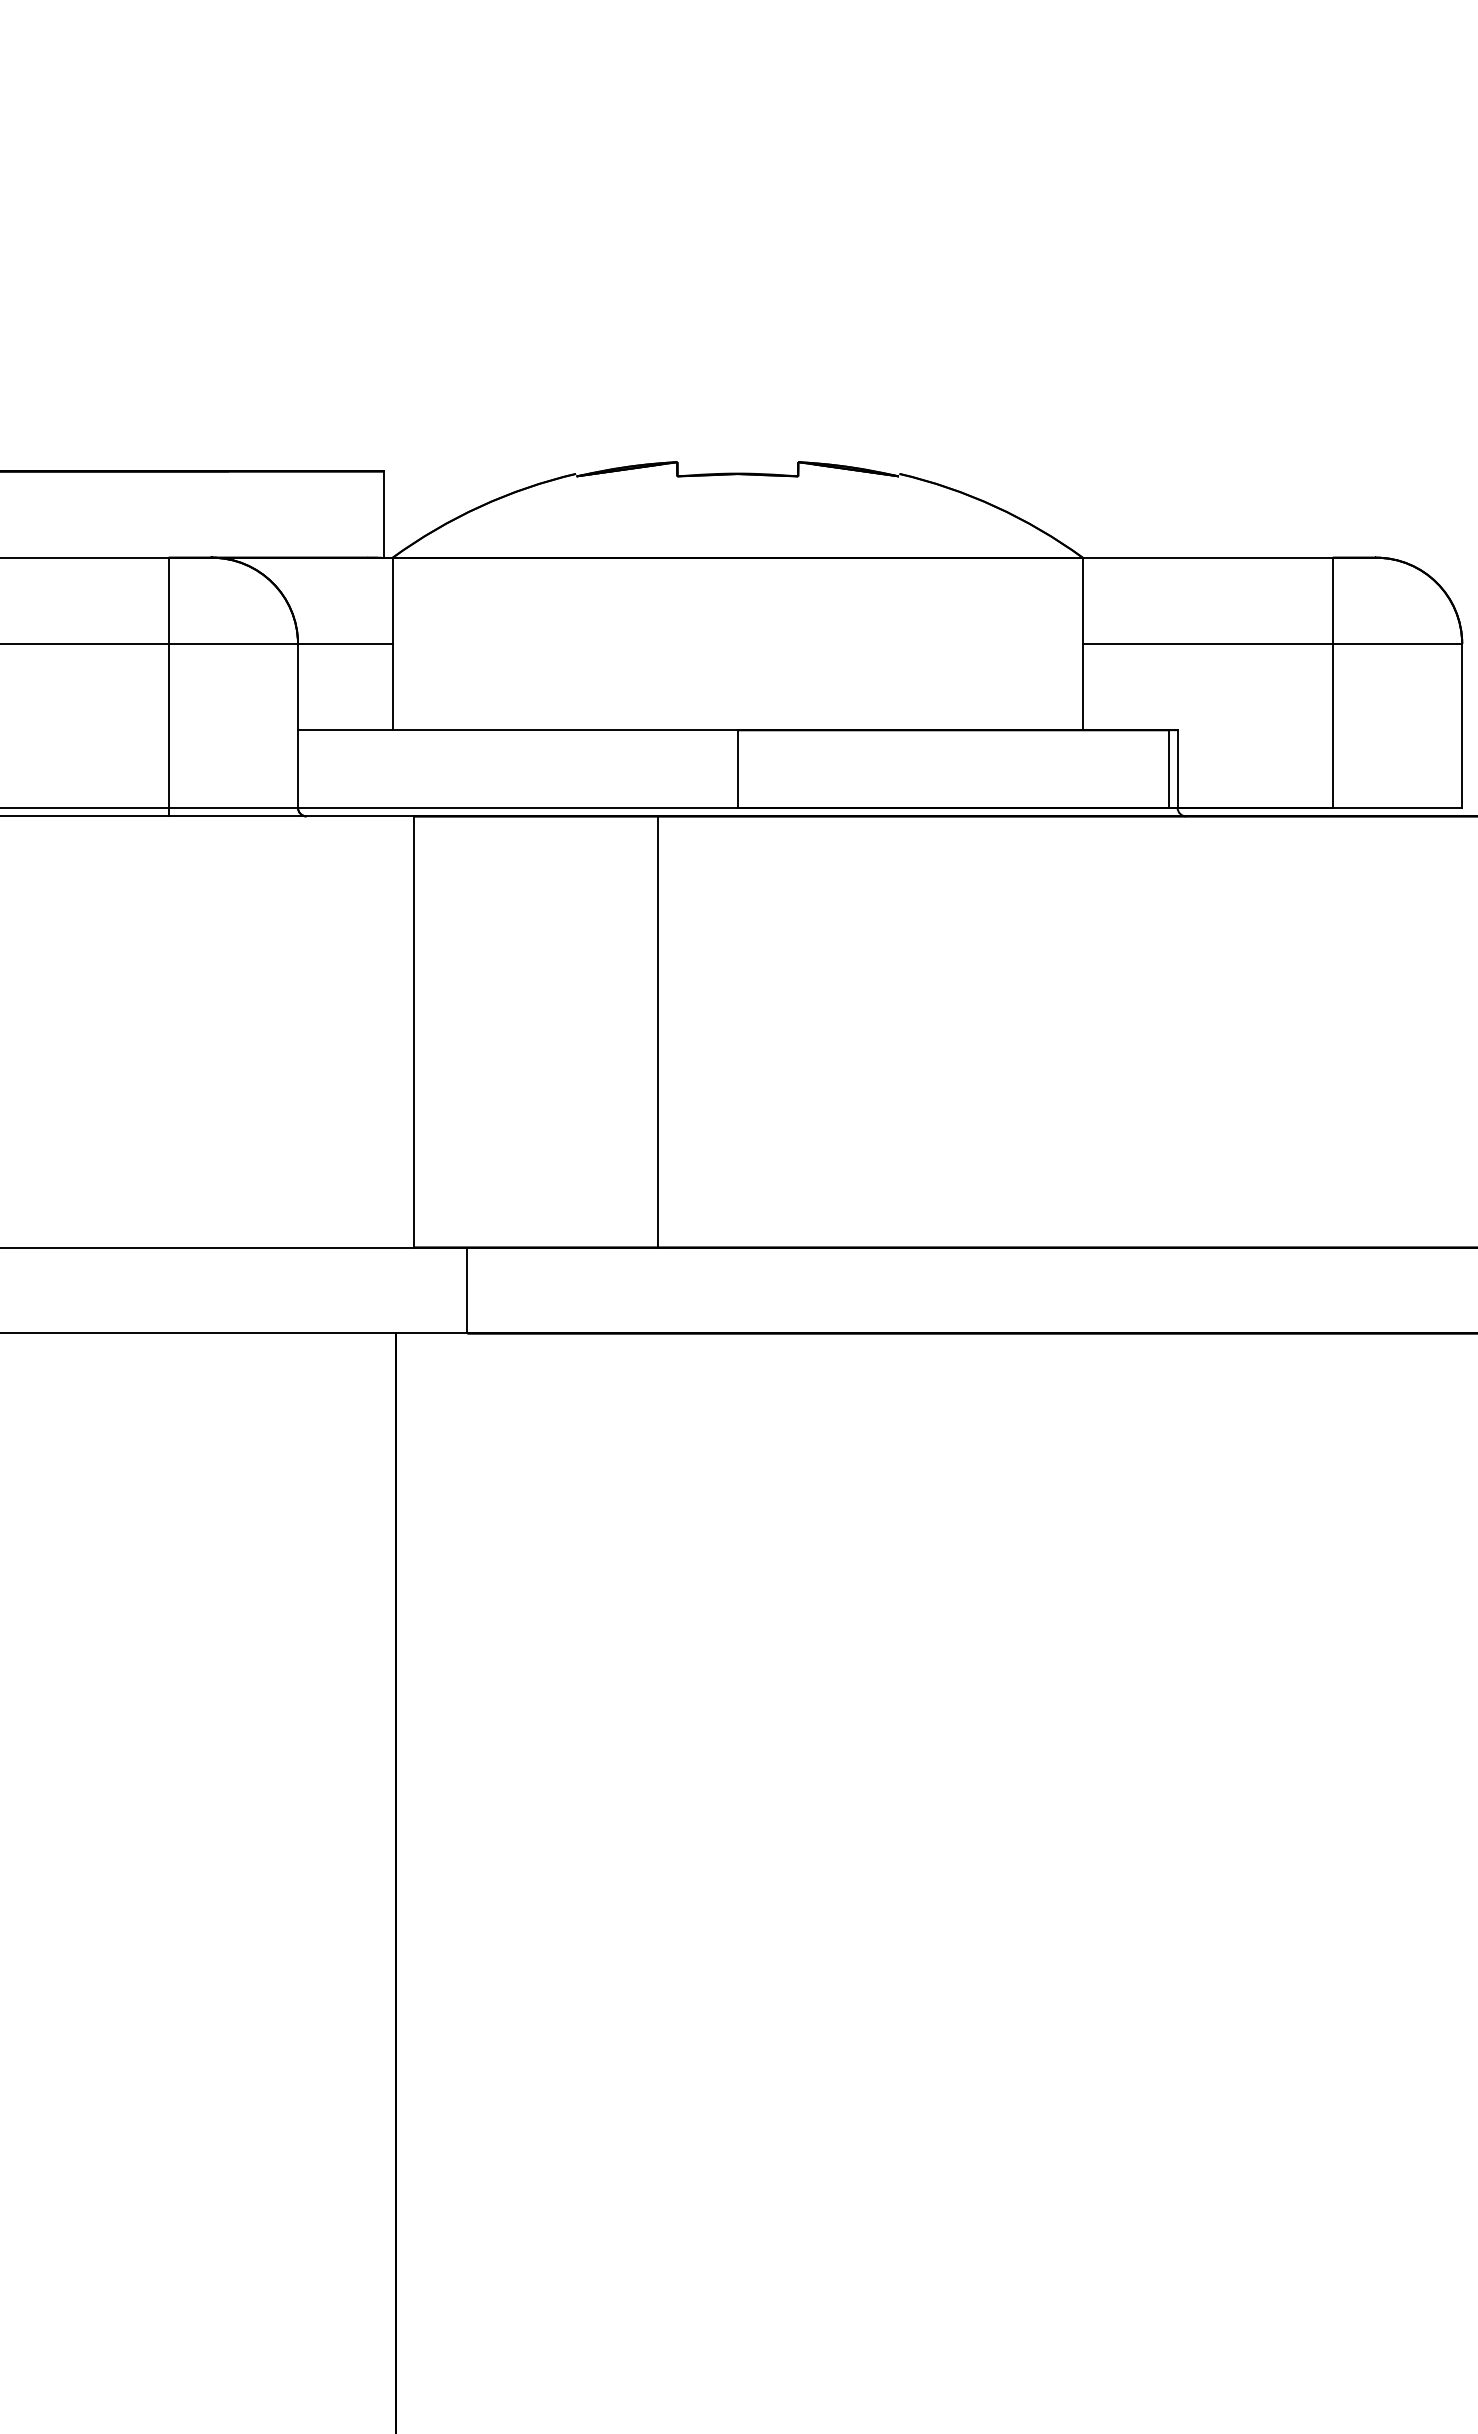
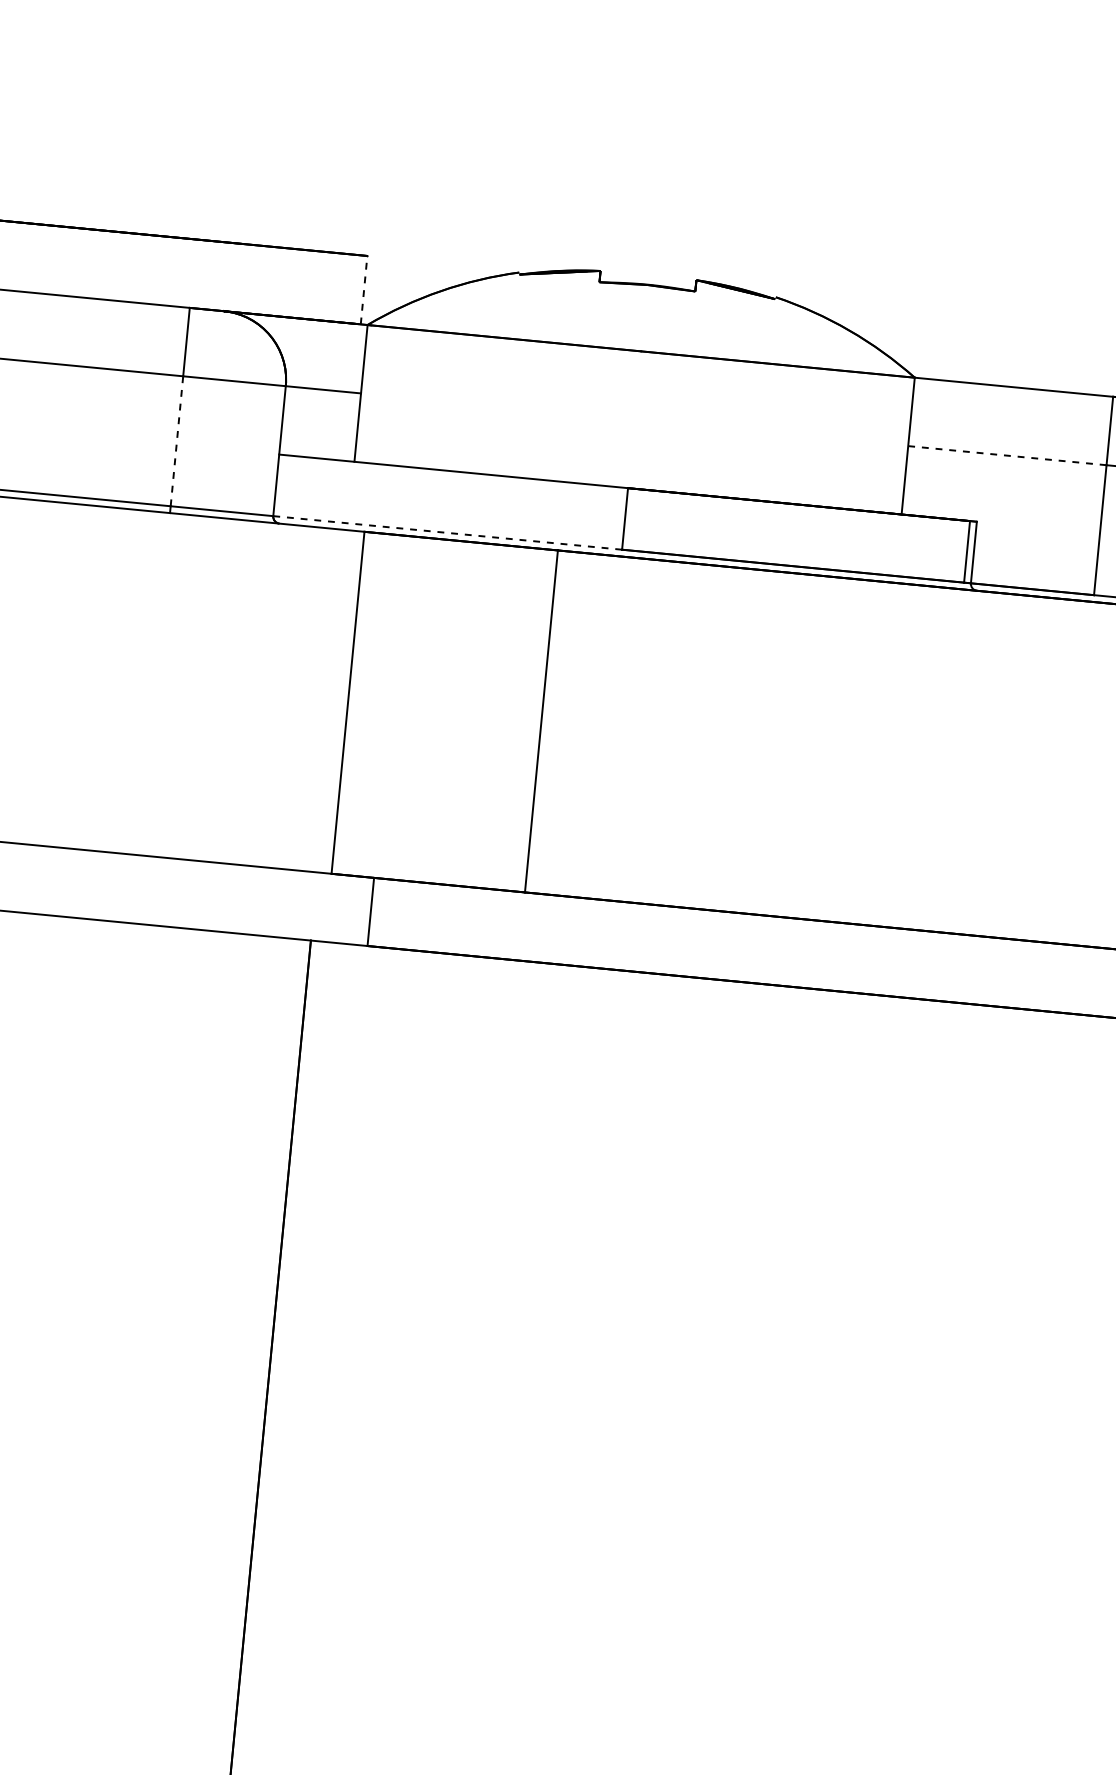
line: (384, 514) -> (364, 290), solid -> dashed
line: (1208, 643) -> (1007, 455), solid -> dashed
line: (168, 725) -> (176, 440), solid -> dashed
line: (517, 807) -> (447, 532), solid -> dashed

